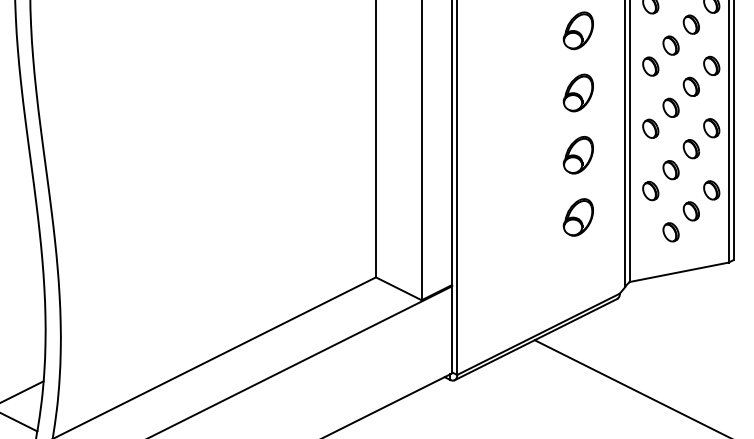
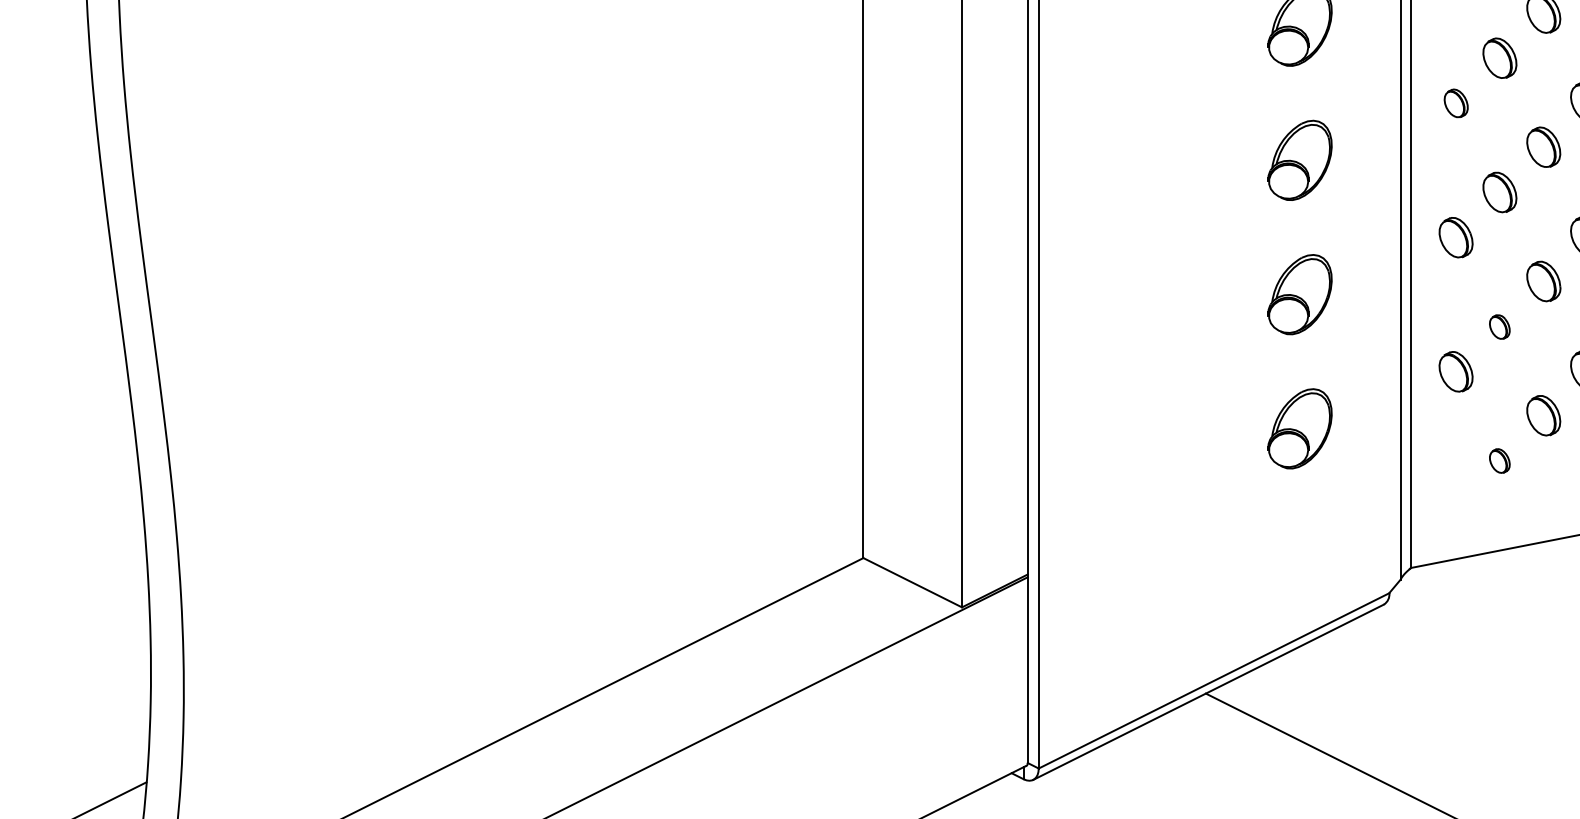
part: (650, 66) -> (1455, 103), size x0.7
part: (670, 170) -> (1498, 327), size x0.6
part: (670, 232) -> (1498, 461), size x0.6

